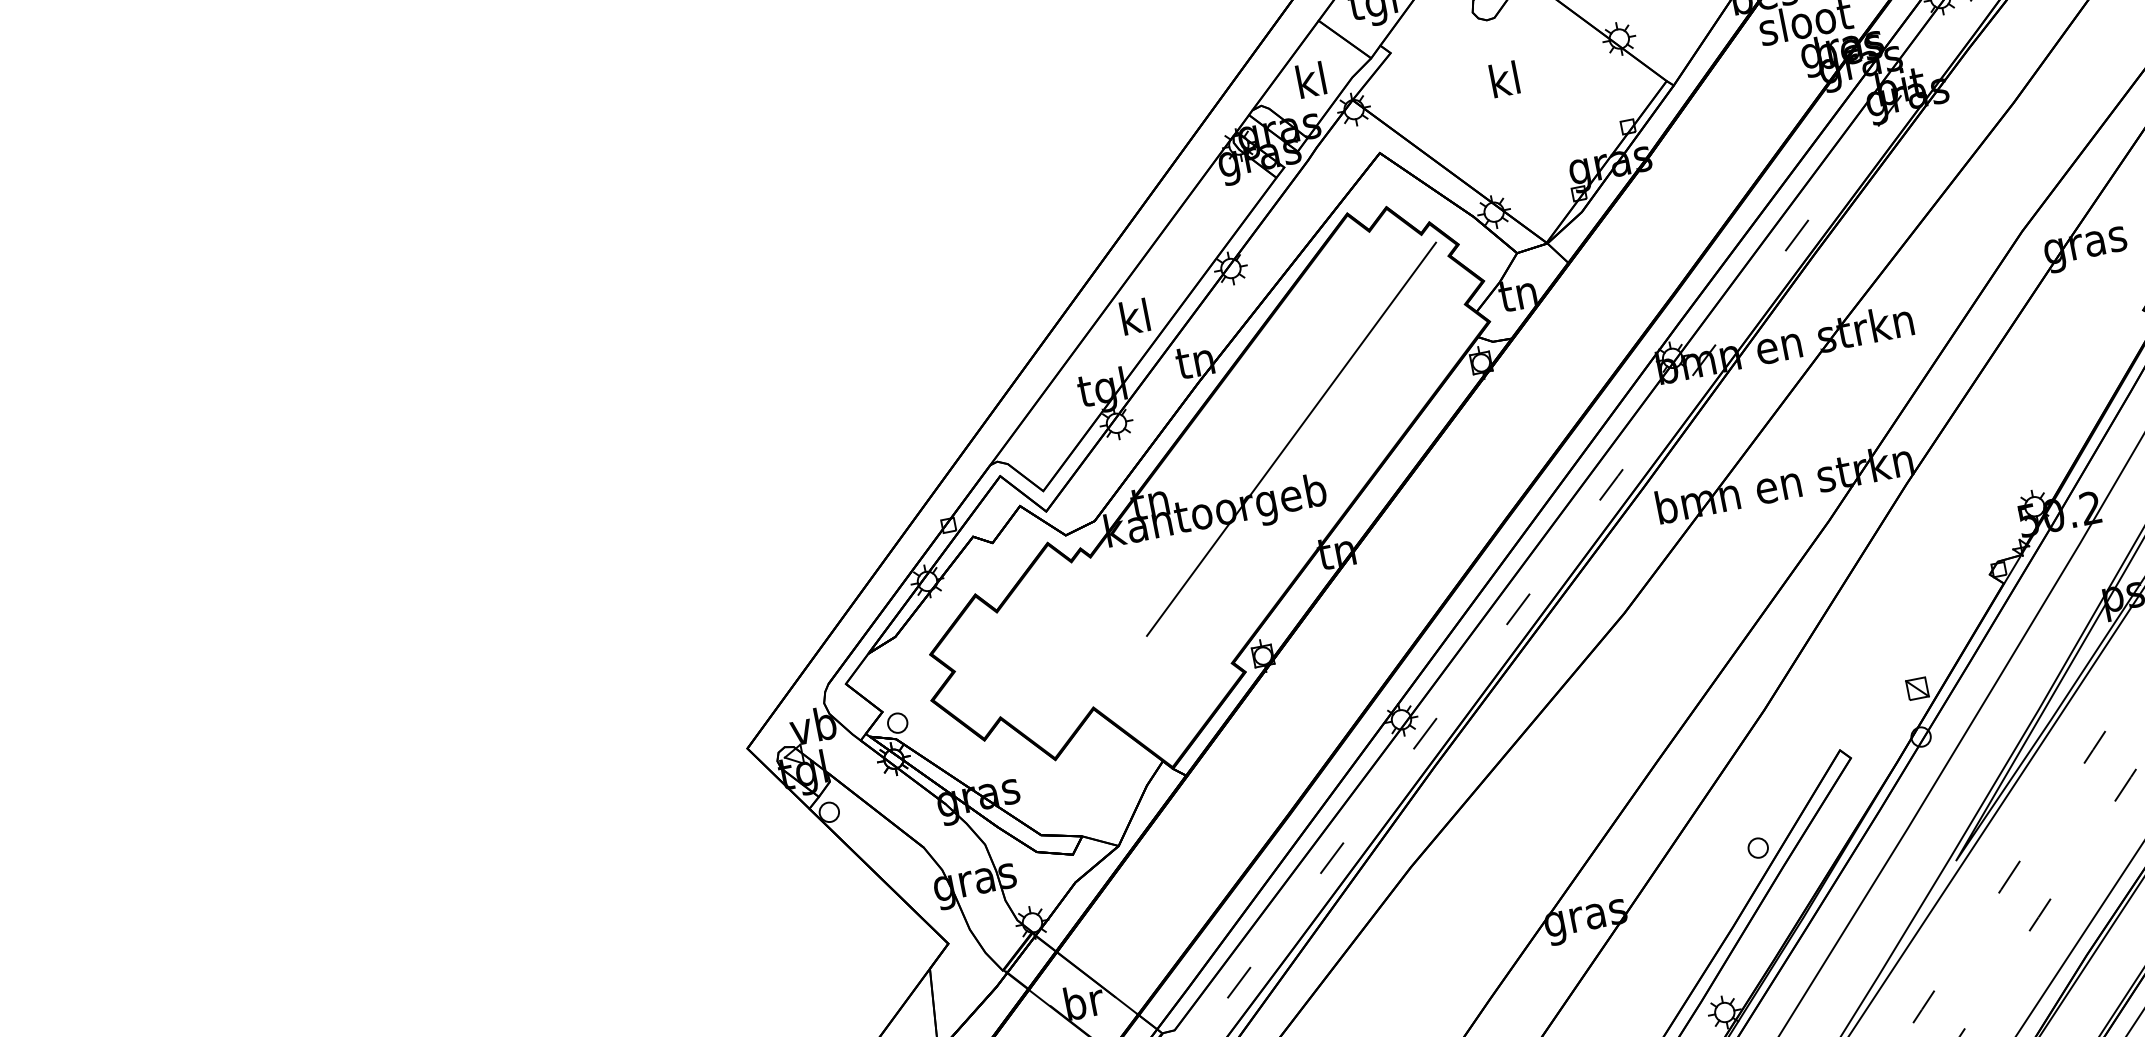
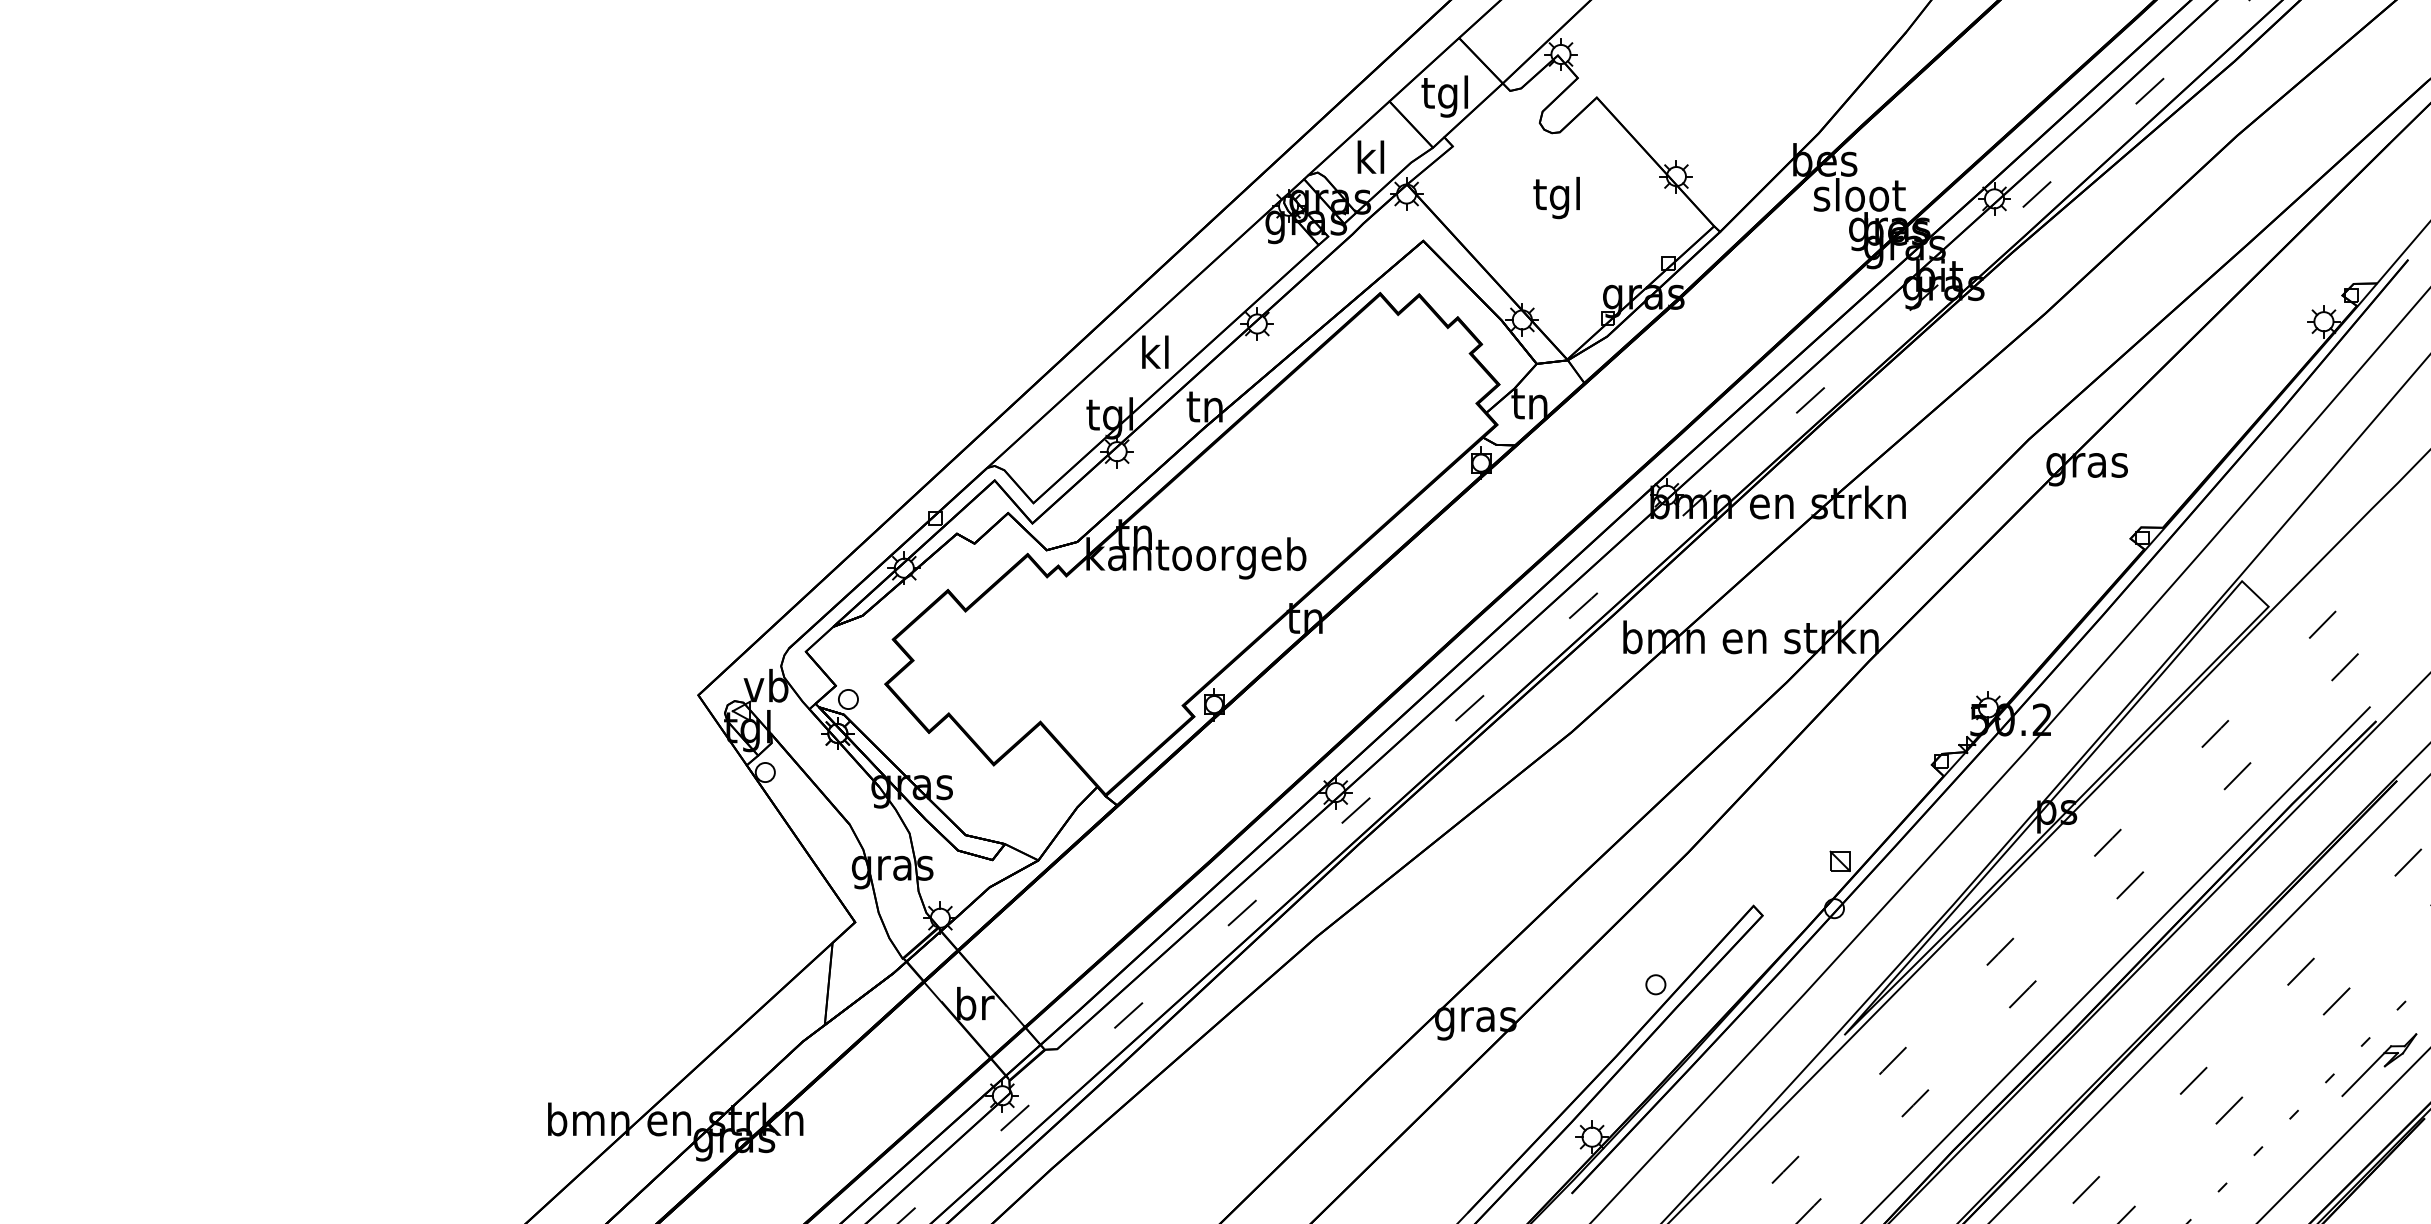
text: (1503, 83) -> (1556, 197), kl -> tgl
line: (1290, 439) -> (1282, 500), removed

